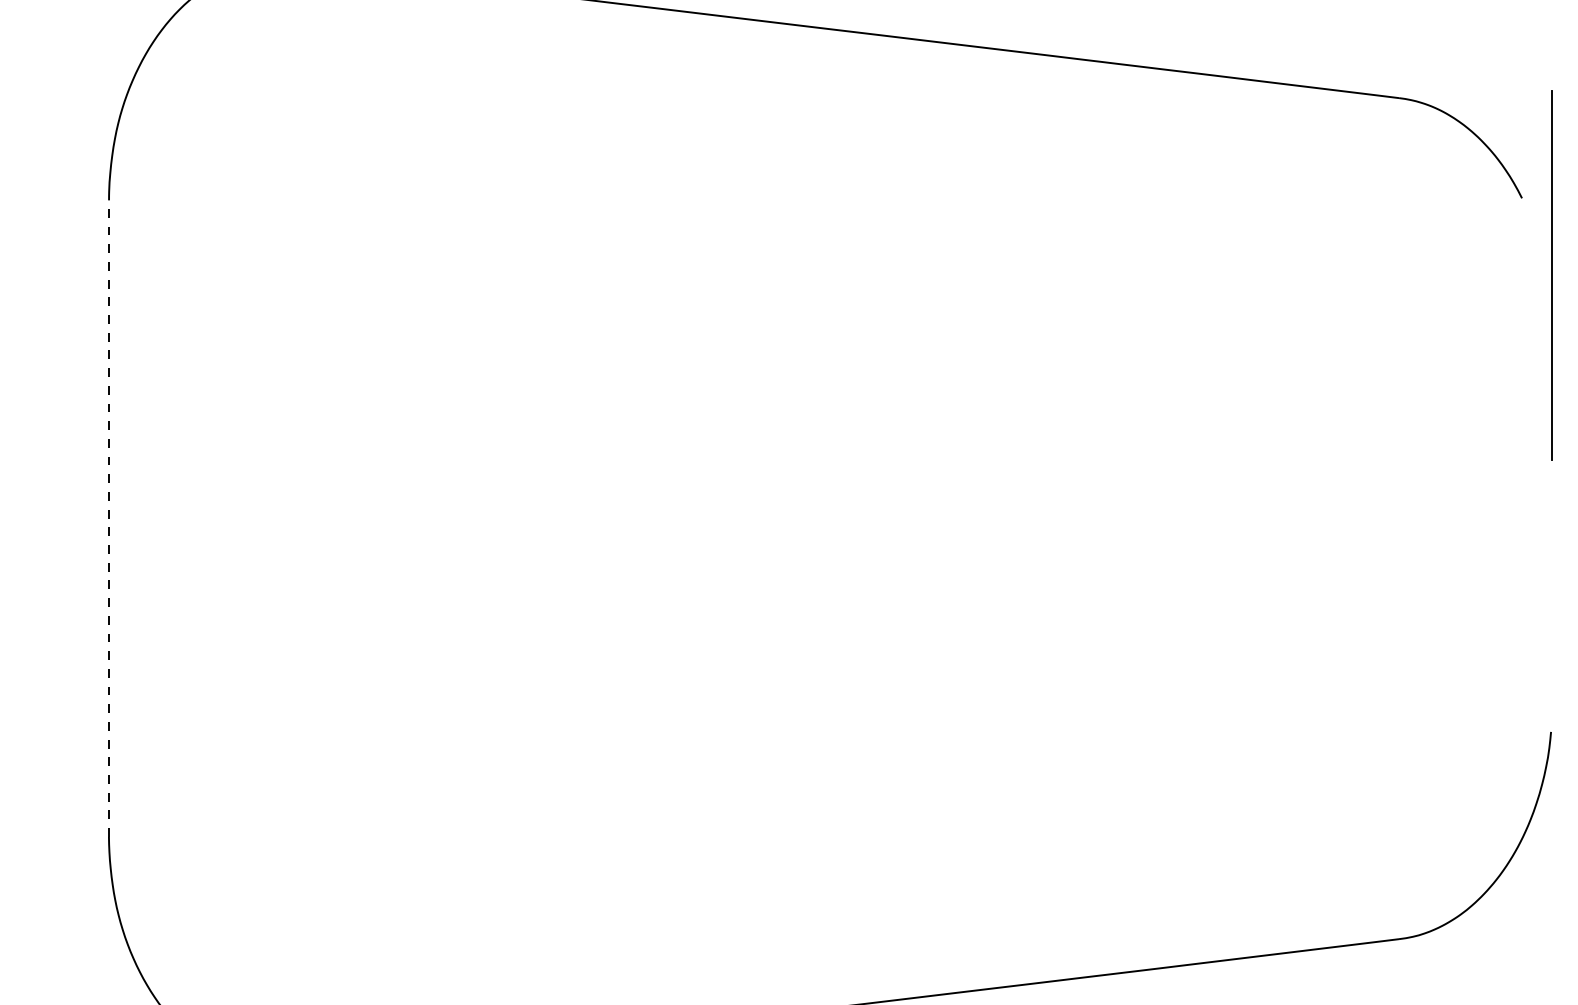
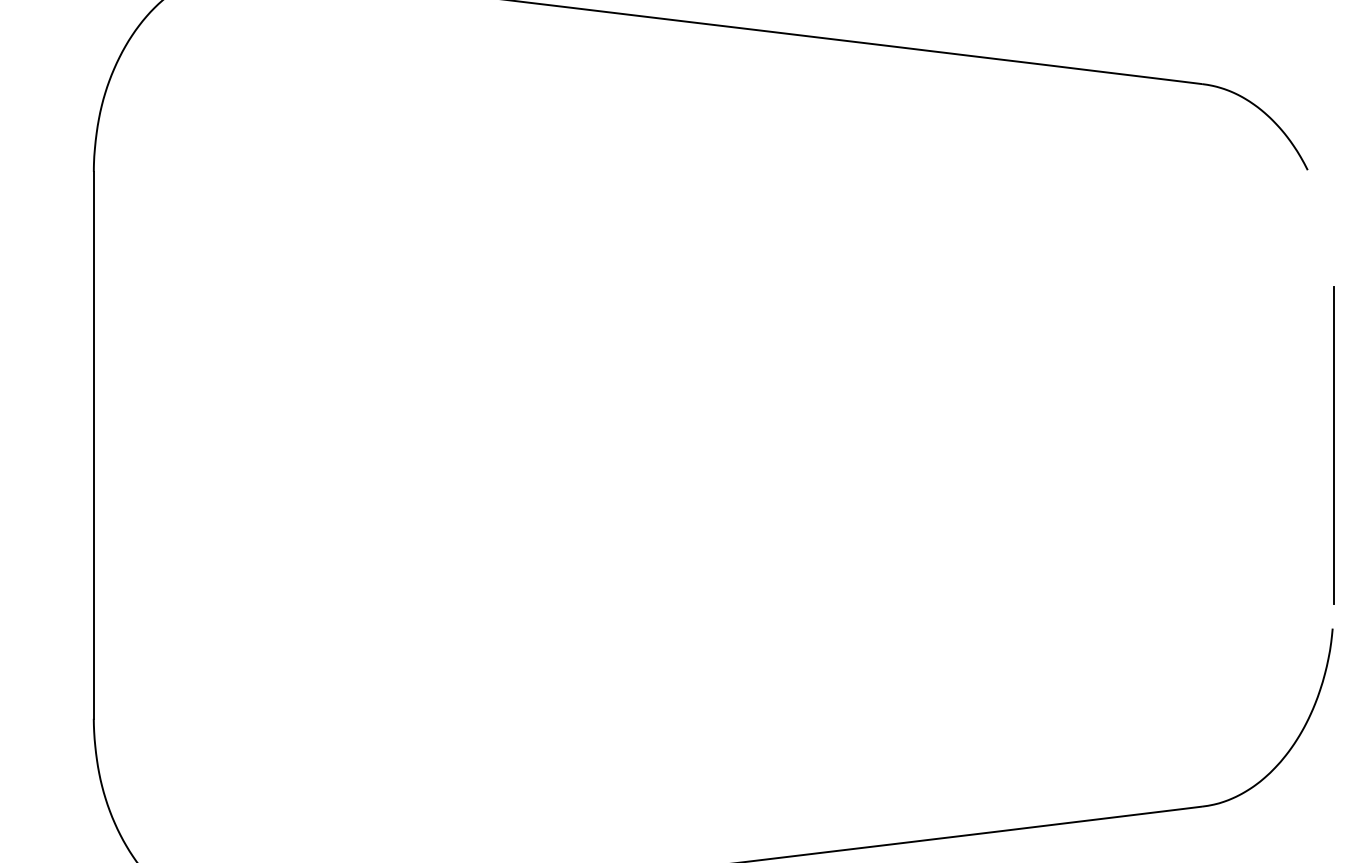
line: (1551, 275) -> (1333, 445), moved
line: (108, 518) -> (93, 445), dashed -> solid

